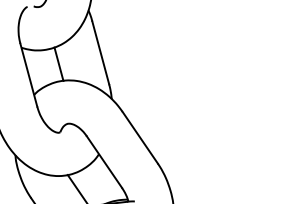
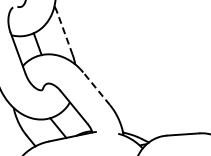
line: (101, 53) -> (65, 34), solid -> dashed
line: (140, 137) -> (96, 88), solid -> dashed

